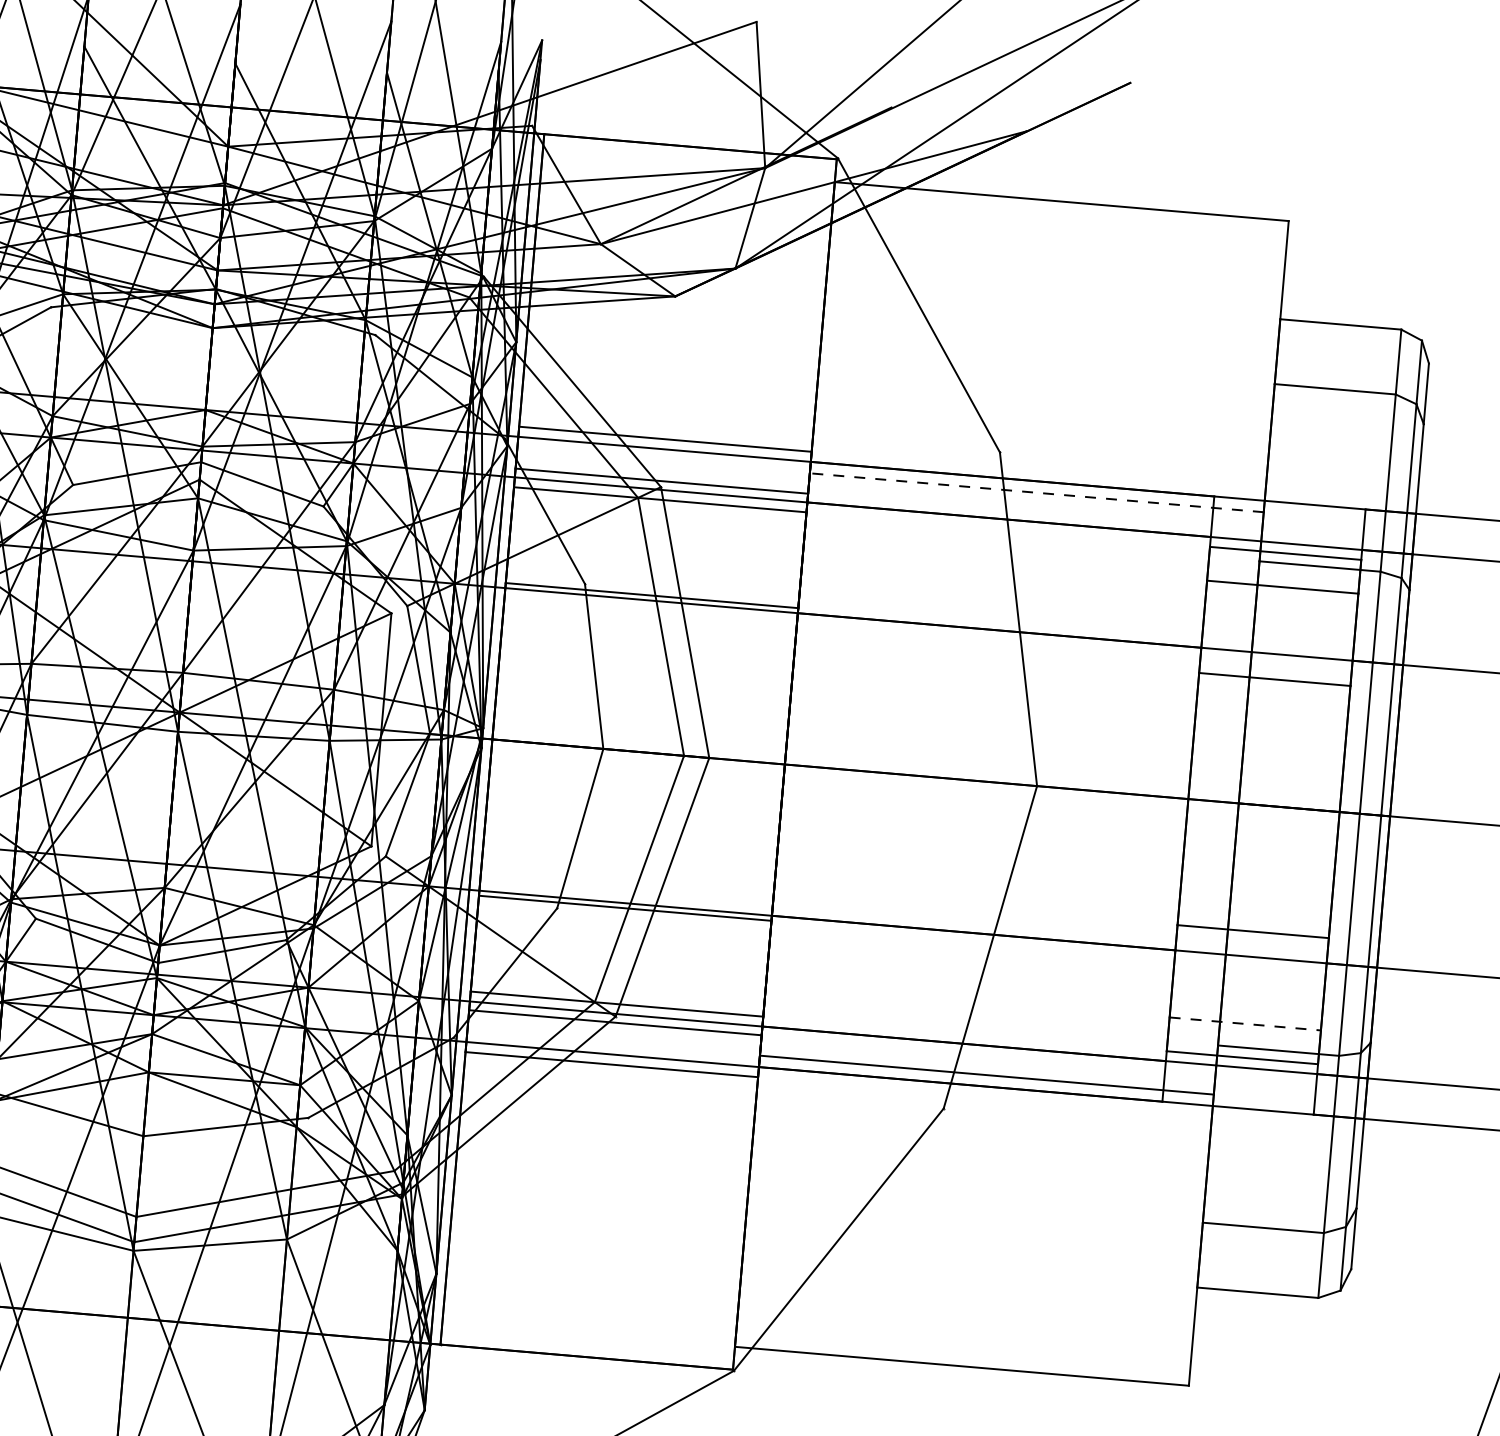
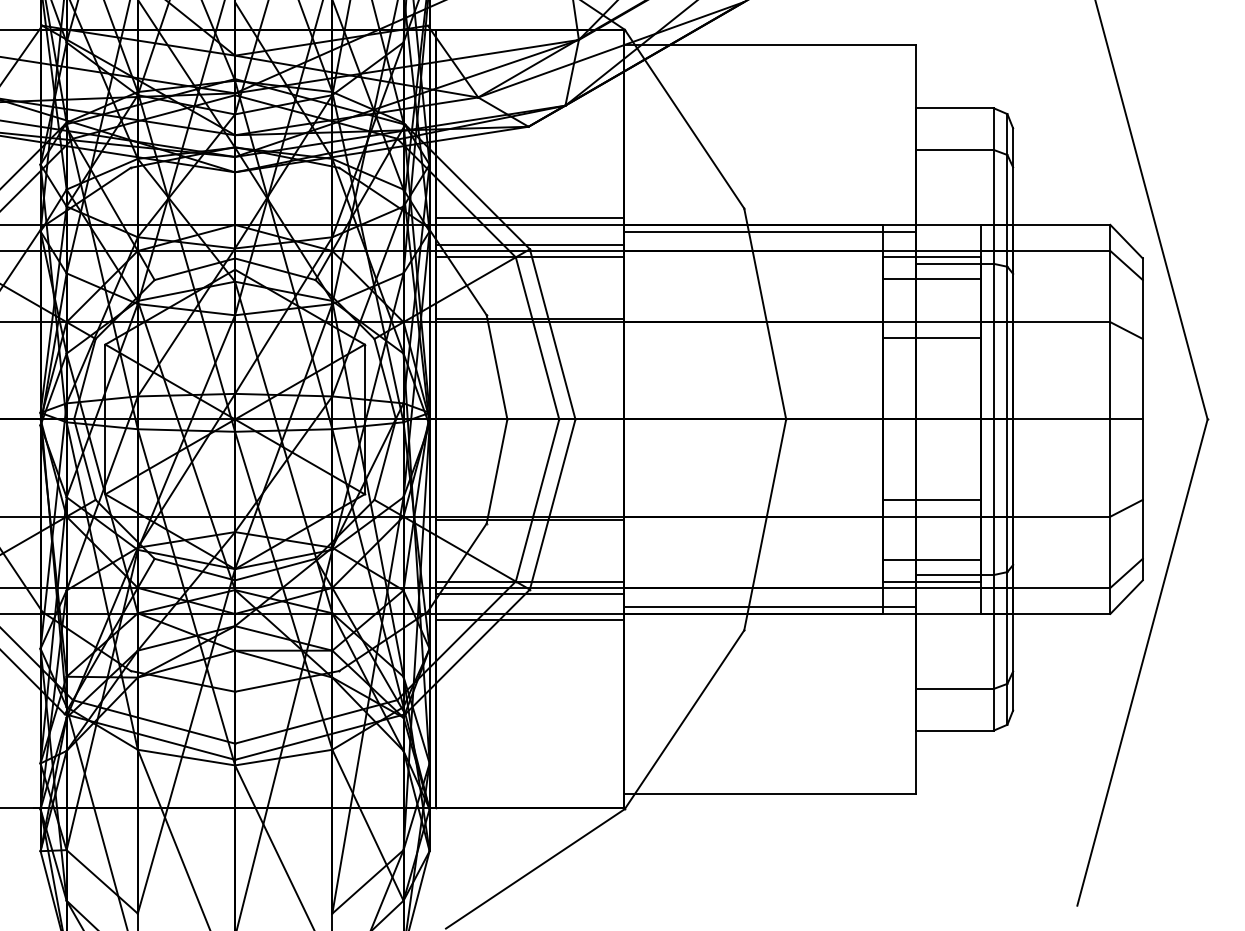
line: (1037, 493) -> (770, 232), dashed -> solid
line: (1245, 1023) -> (932, 559), dashed -> solid

